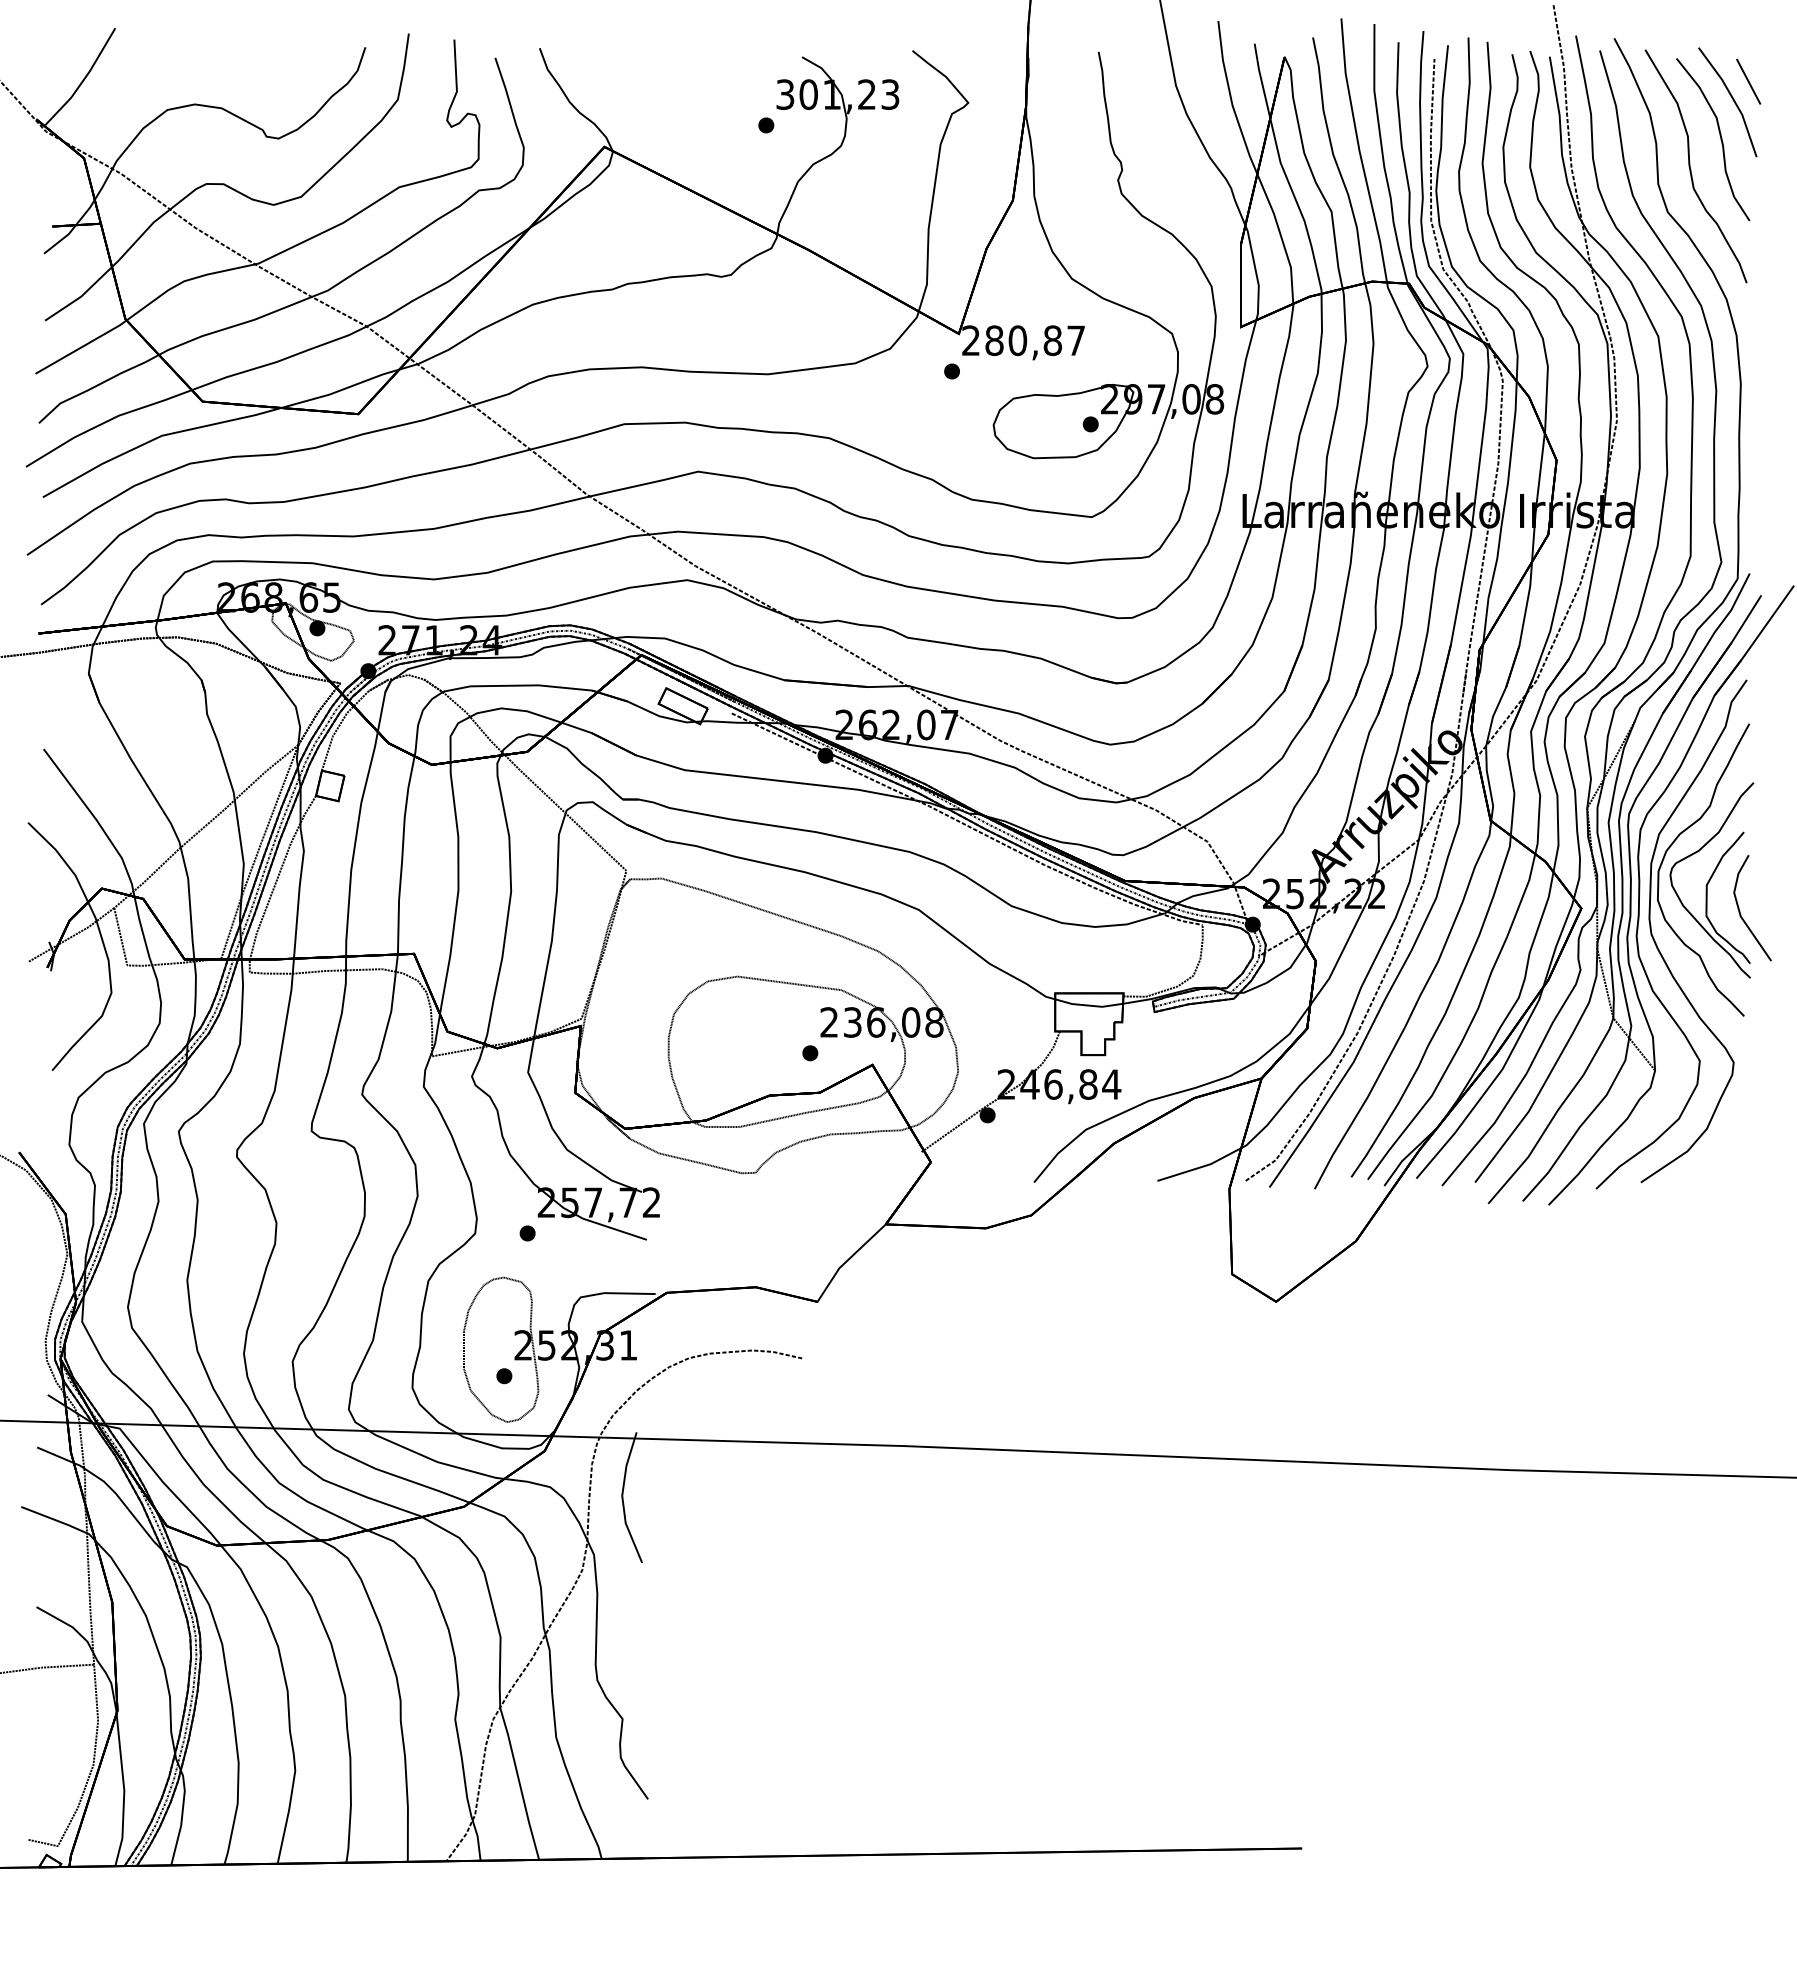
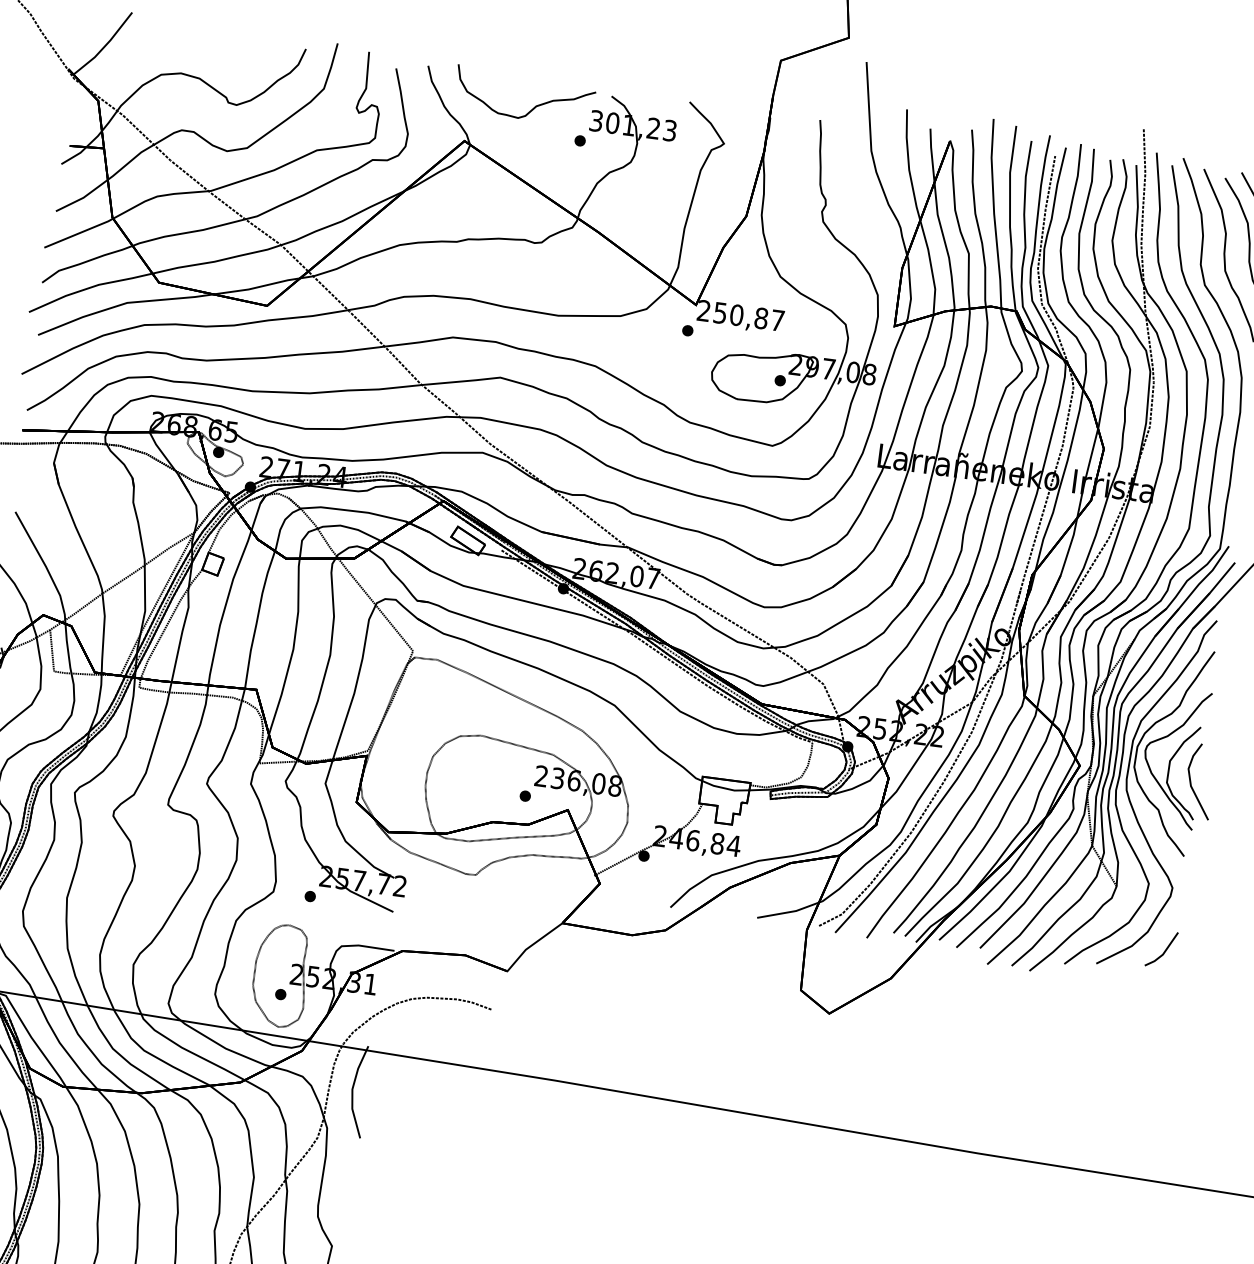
curve: (697, 84) -> (535, 105), added
text: (994, 340) -> (720, 312), 280,87 -> 250,87
line: (1734, 1151) -> (1164, 950), added

